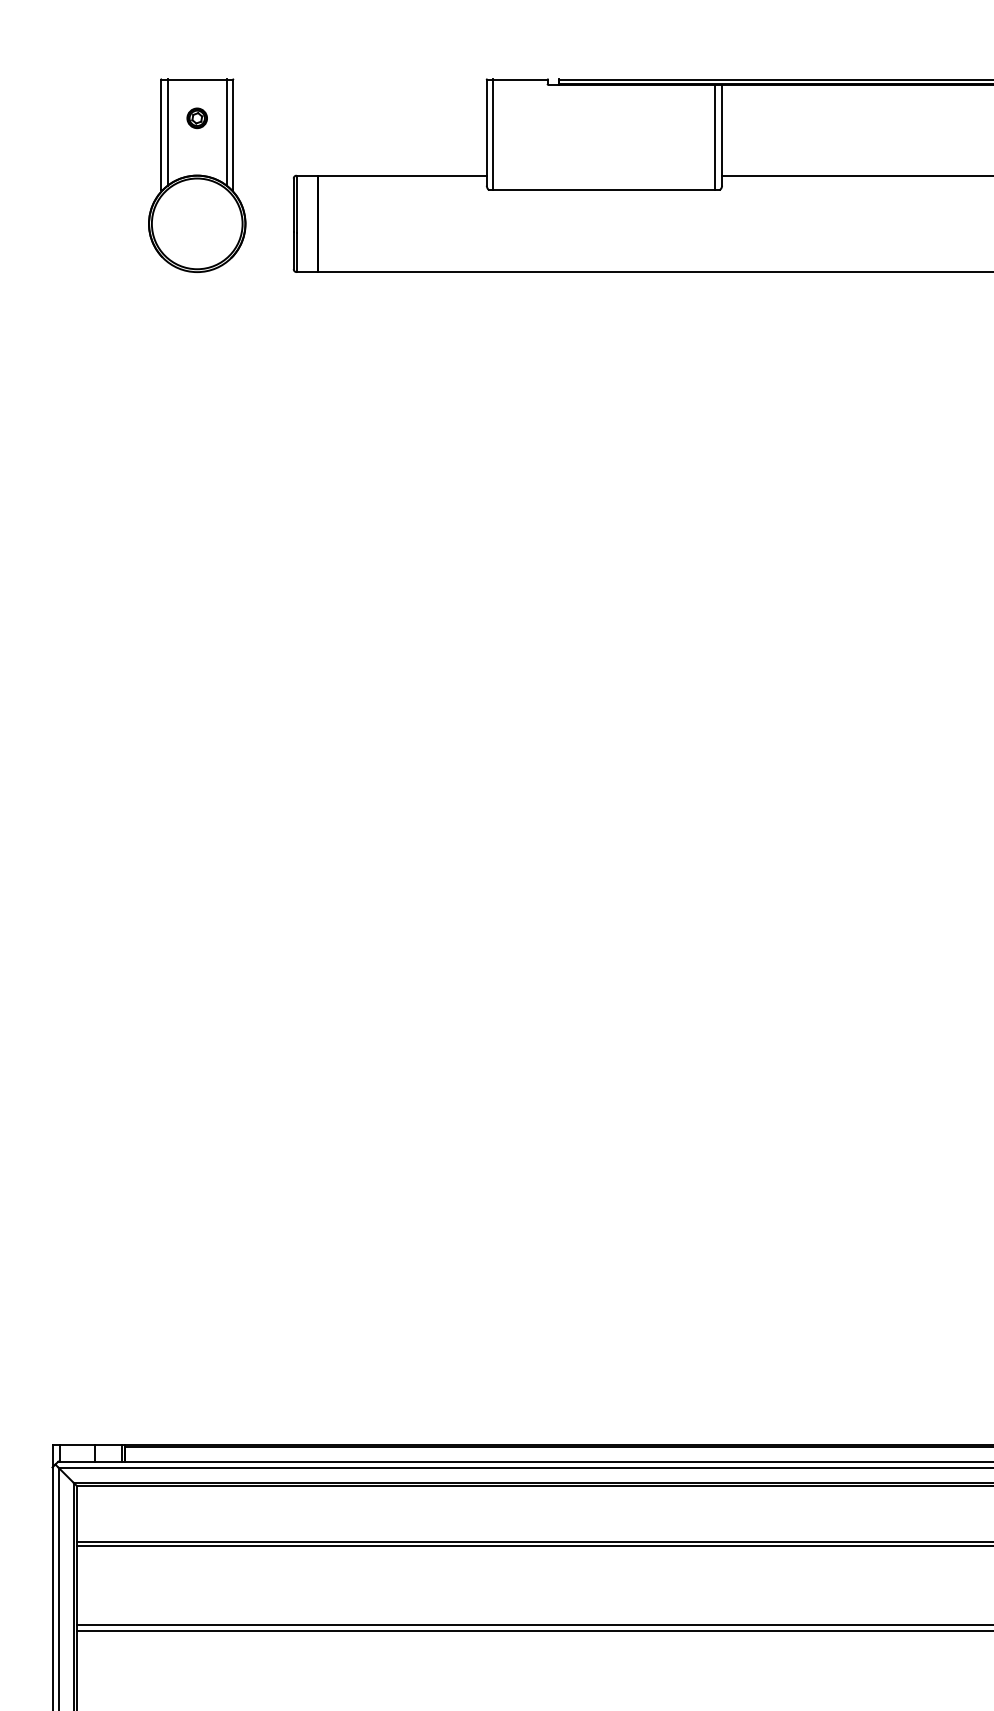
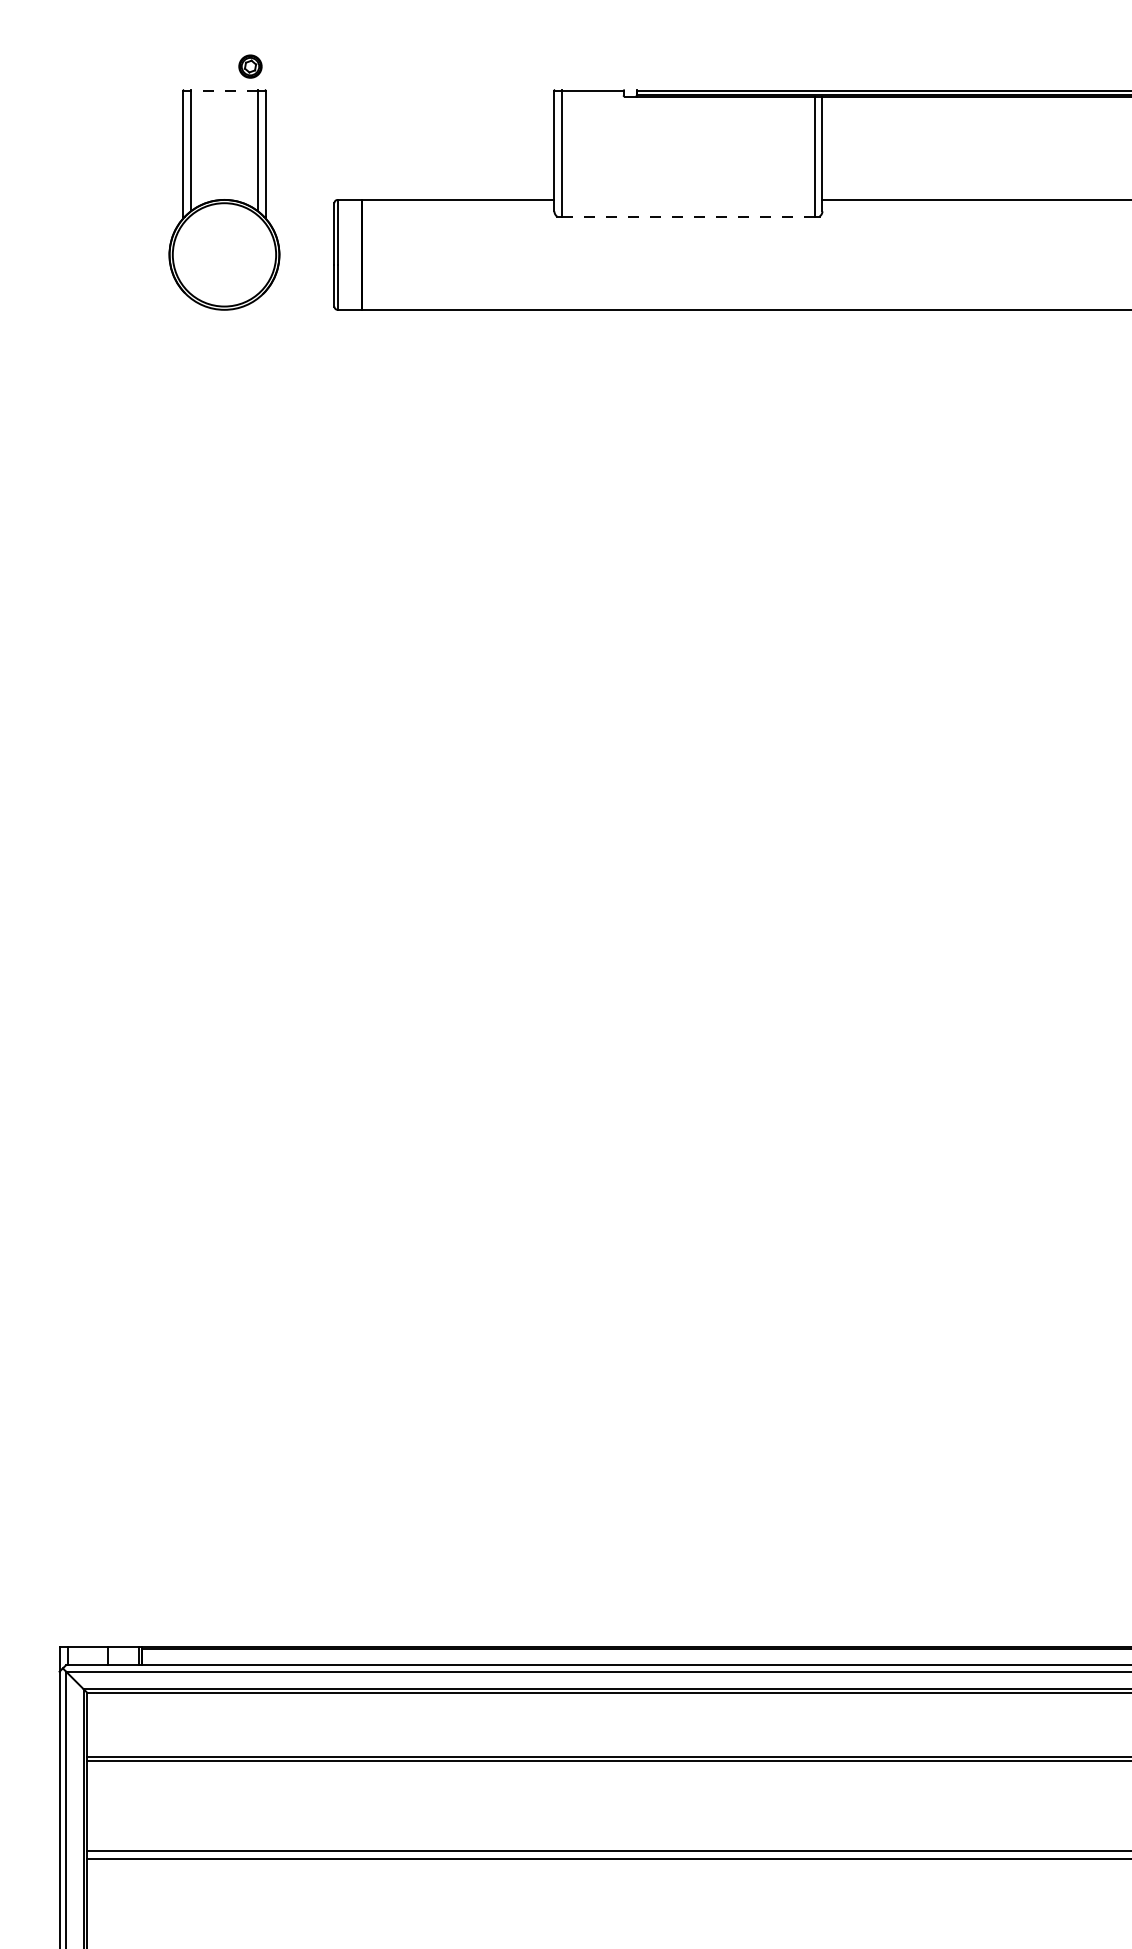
line: (197, 79) -> (224, 90), solid -> dashed
part: (197, 118) -> (250, 66), moved
line: (603, 190) -> (687, 216), solid -> dashed

